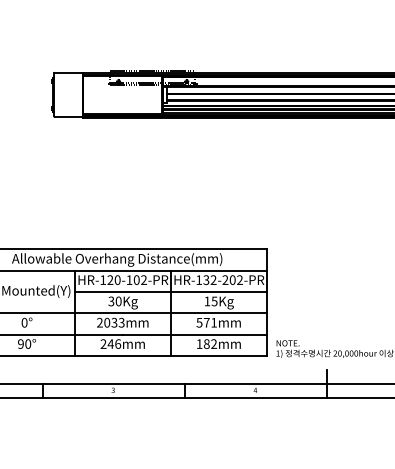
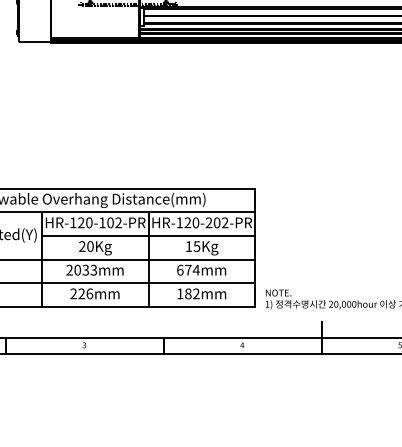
text: (209, 279) -> (191, 222), HR-132-202-PR -> HR-120-202-PR
text: (111, 301) -> (82, 246), 30Kg -> 20Kg
text: (206, 322) -> (187, 269), 571mm -> 674mm
text: (110, 343) -> (81, 293), 246mm -> 226mm

